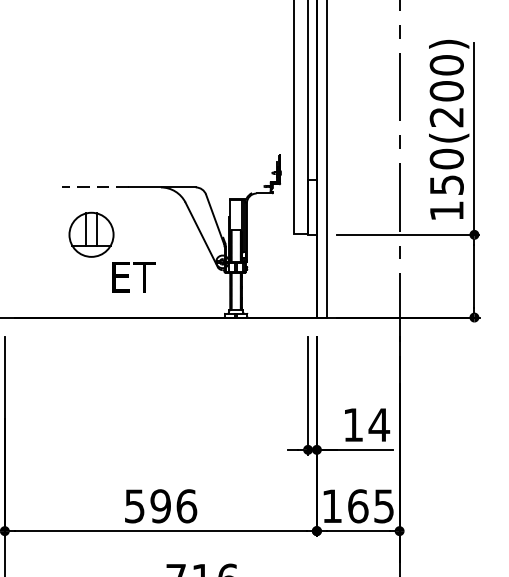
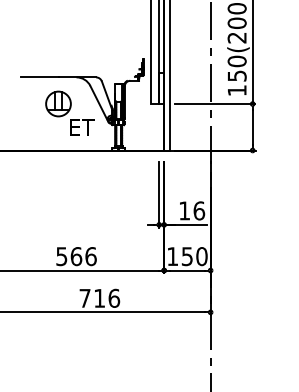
line: (95, 187) -> (39, 77), dashed -> solid
part: (111, 249) -> (69, 112), moved
text: (379, 424) -> (199, 210), 14 -> 16
text: (160, 506) -> (76, 256), 596 -> 566
text: (370, 506) -> (194, 256), 165 -> 150

